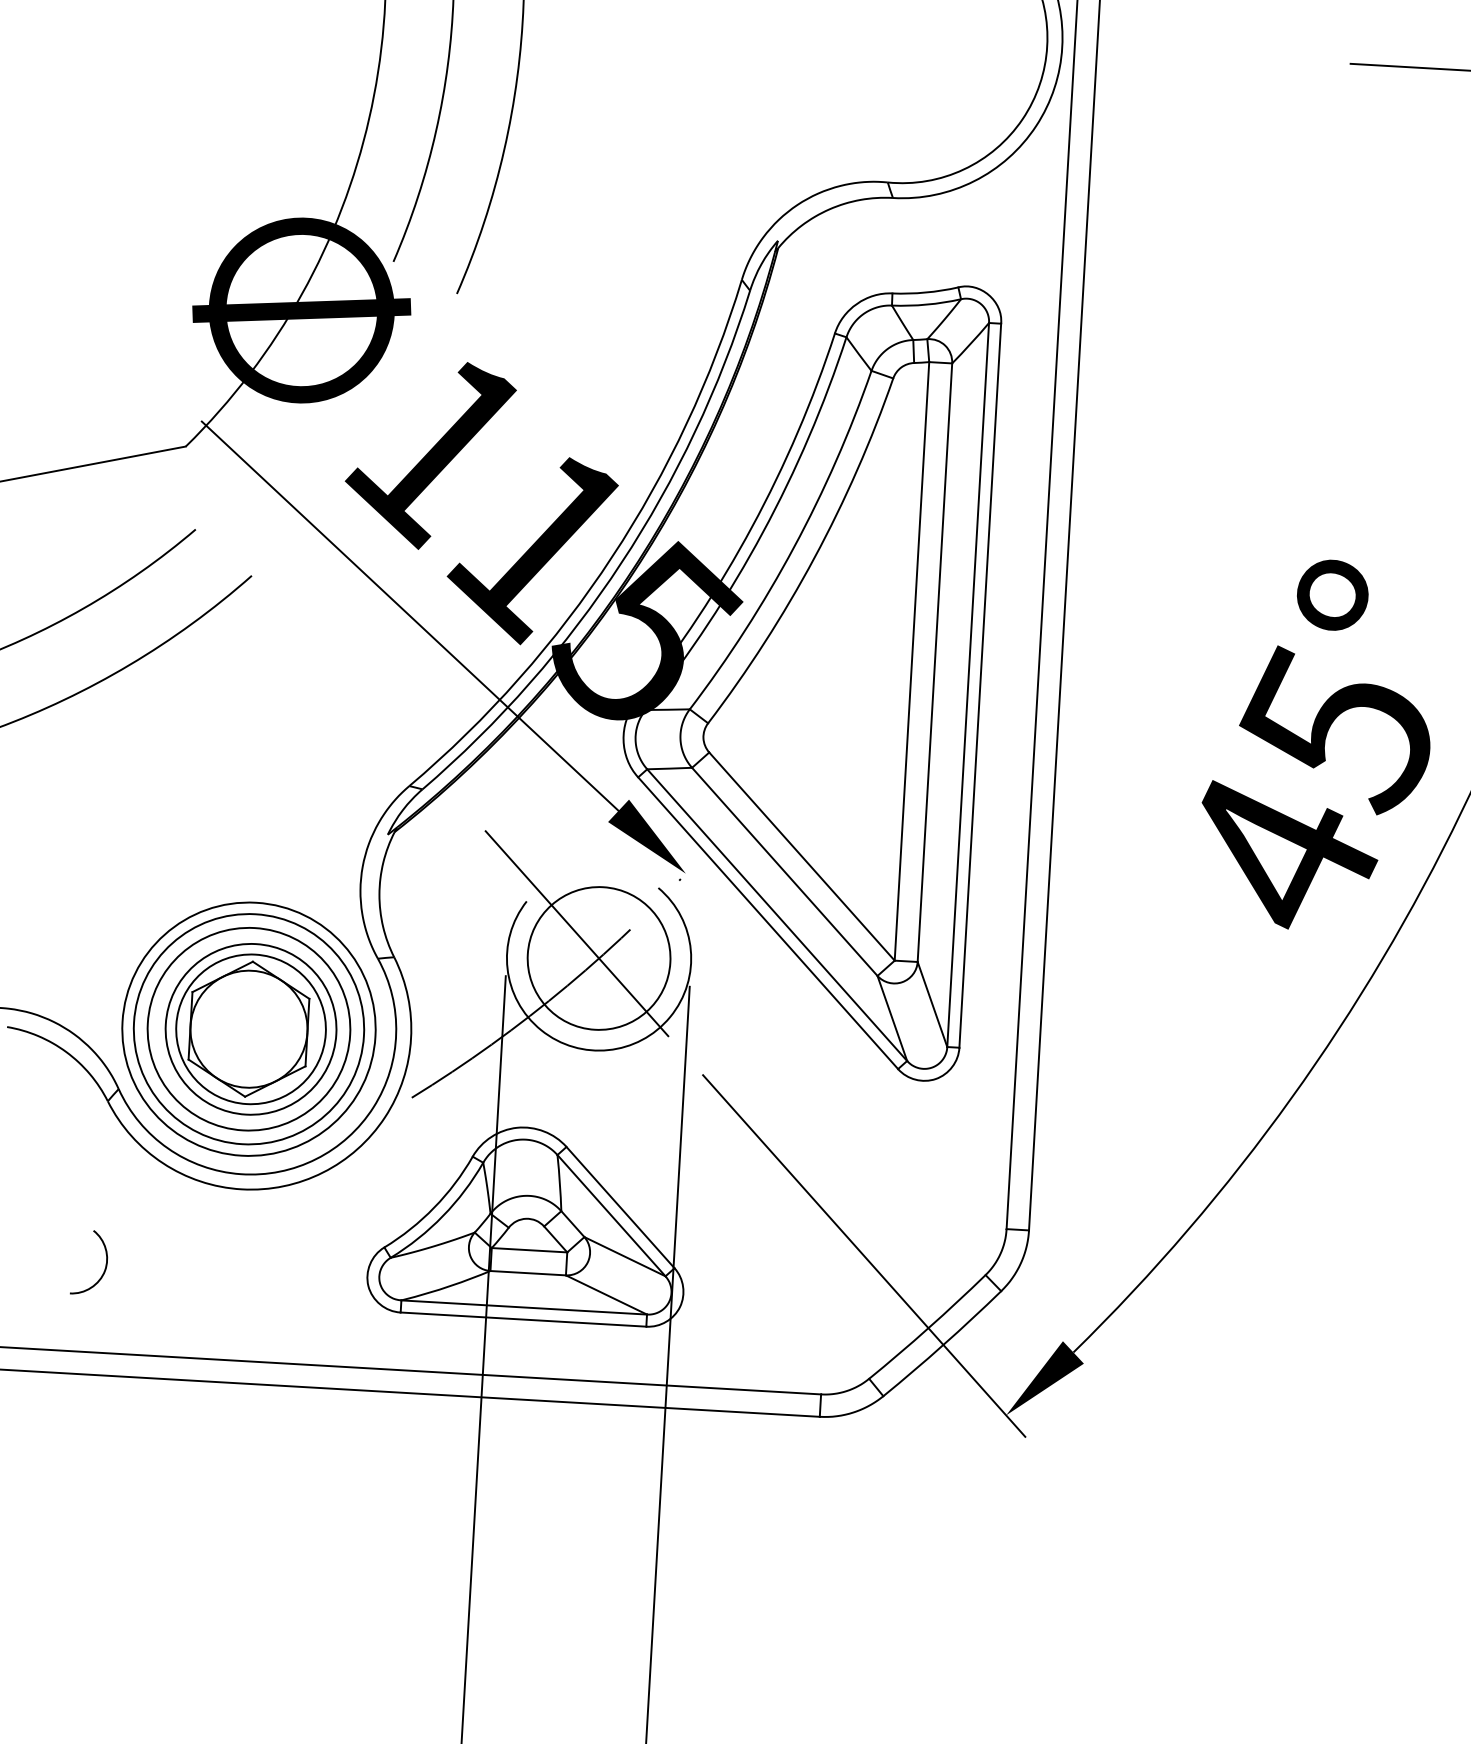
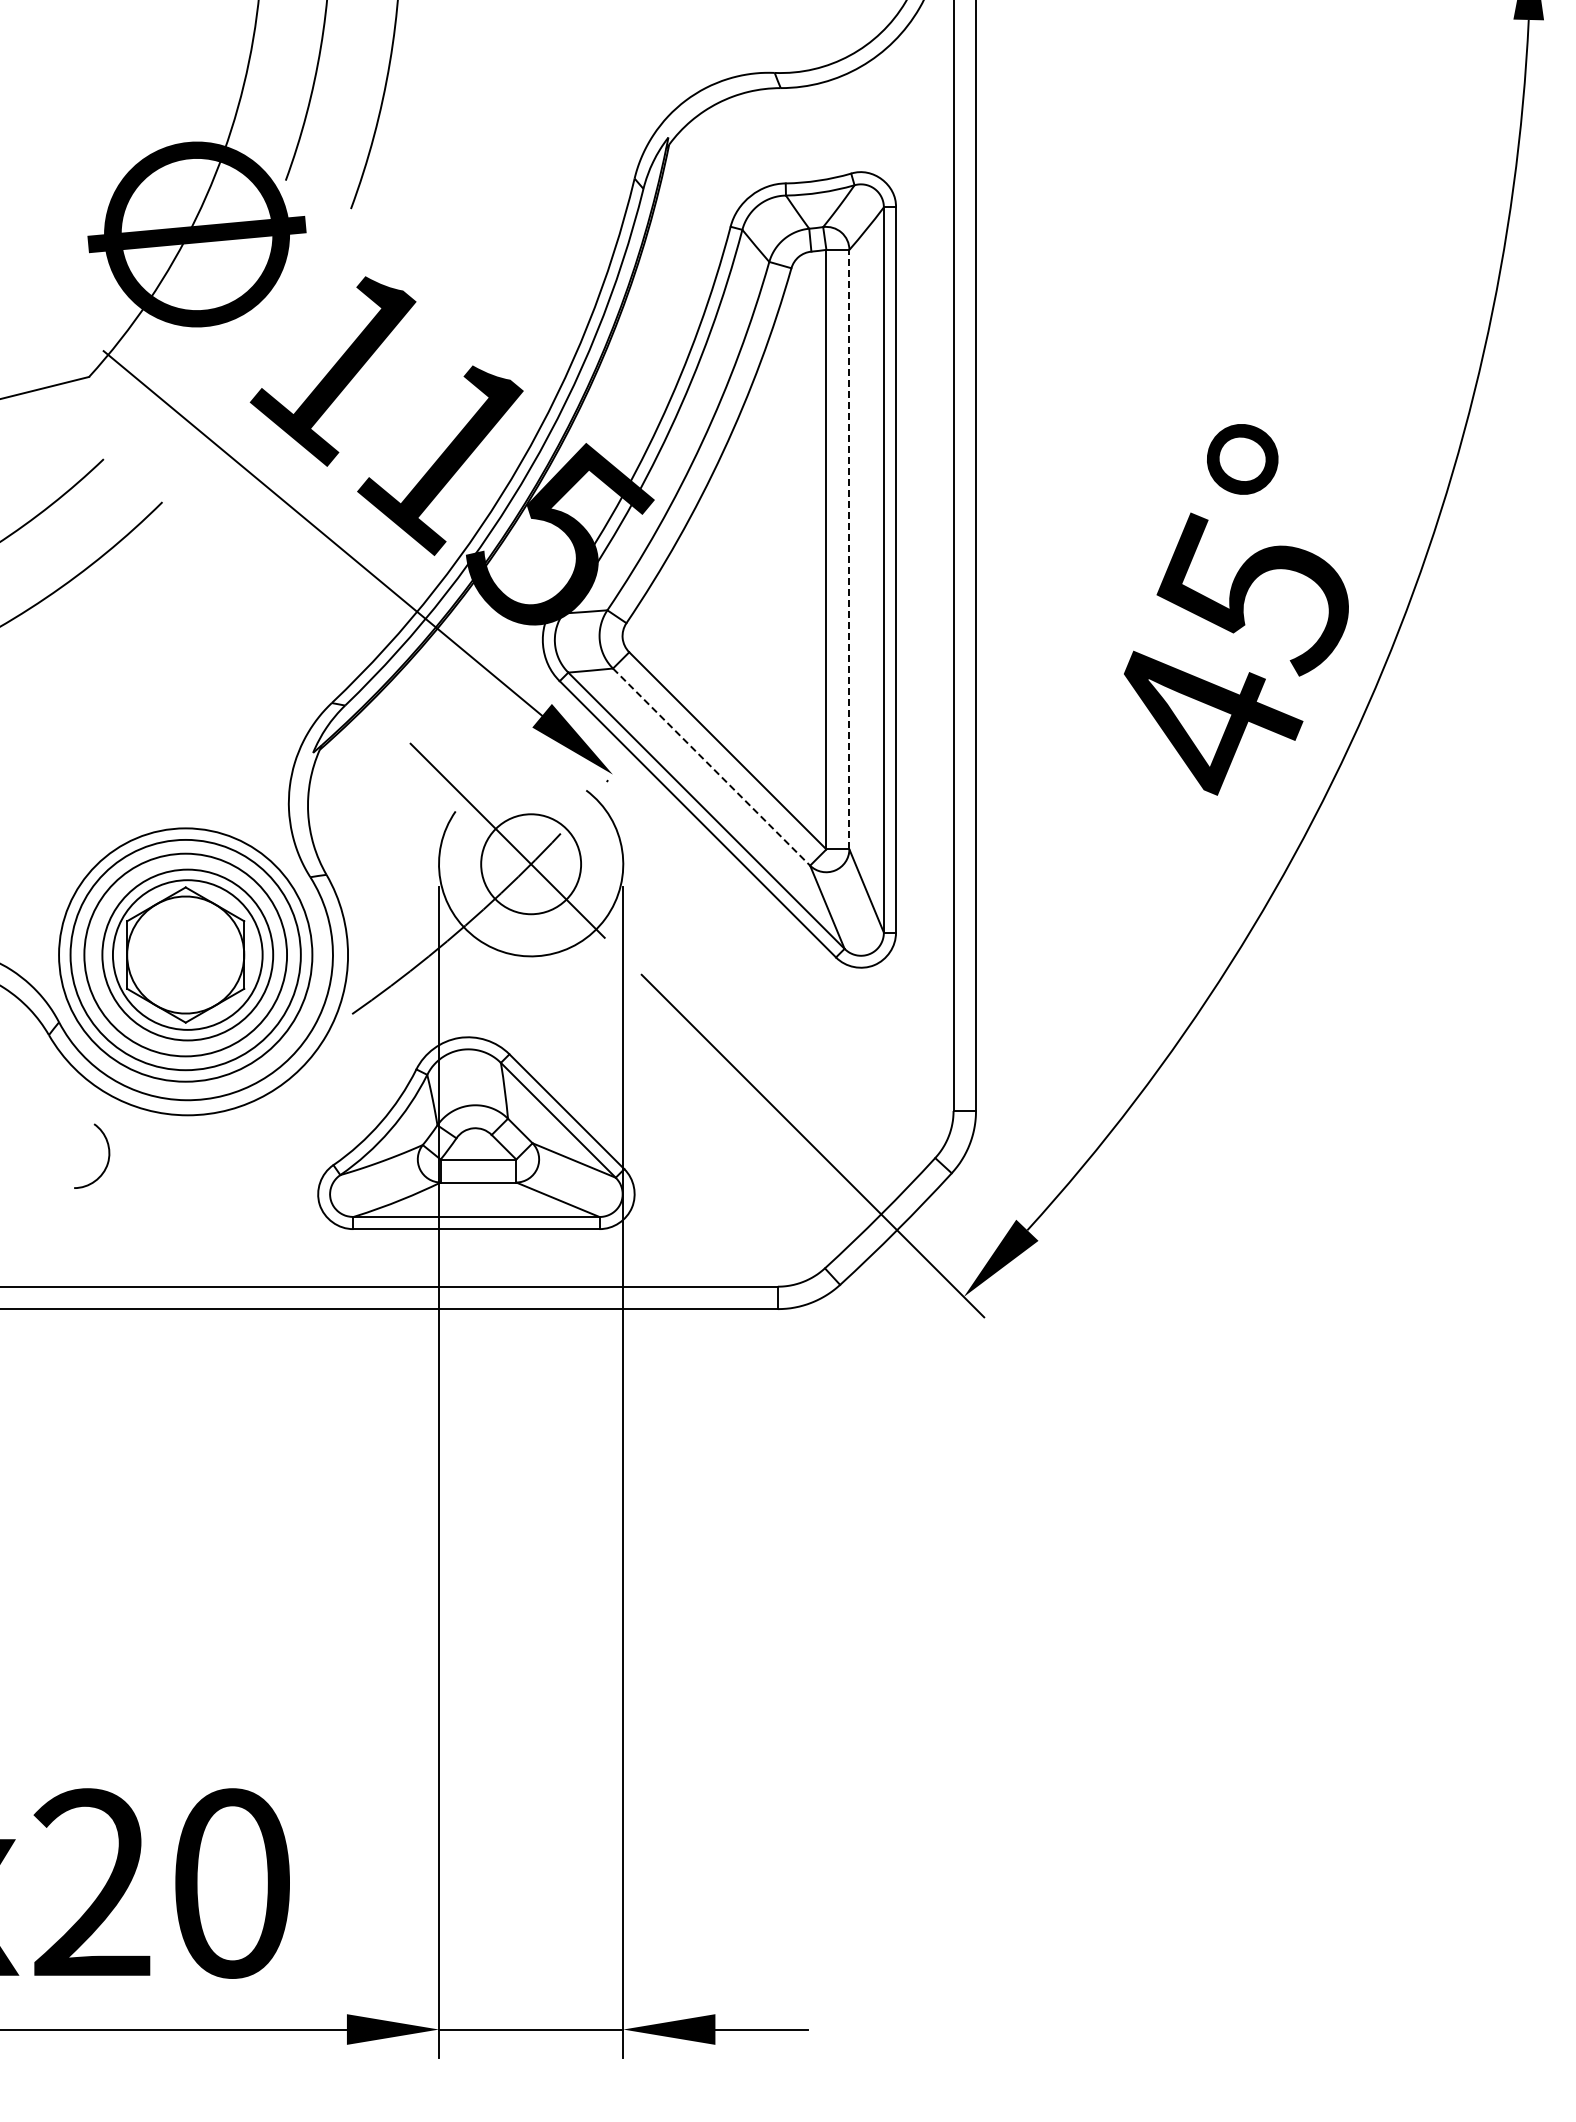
line: (935, 662) -> (849, 549), solid -> dashed
line: (784, 872) -> (711, 767), solid -> dashed
circle: (598, 957) -> (530, 863), size x0.7
curve: (104, 1266) -> (107, 1159), moved

